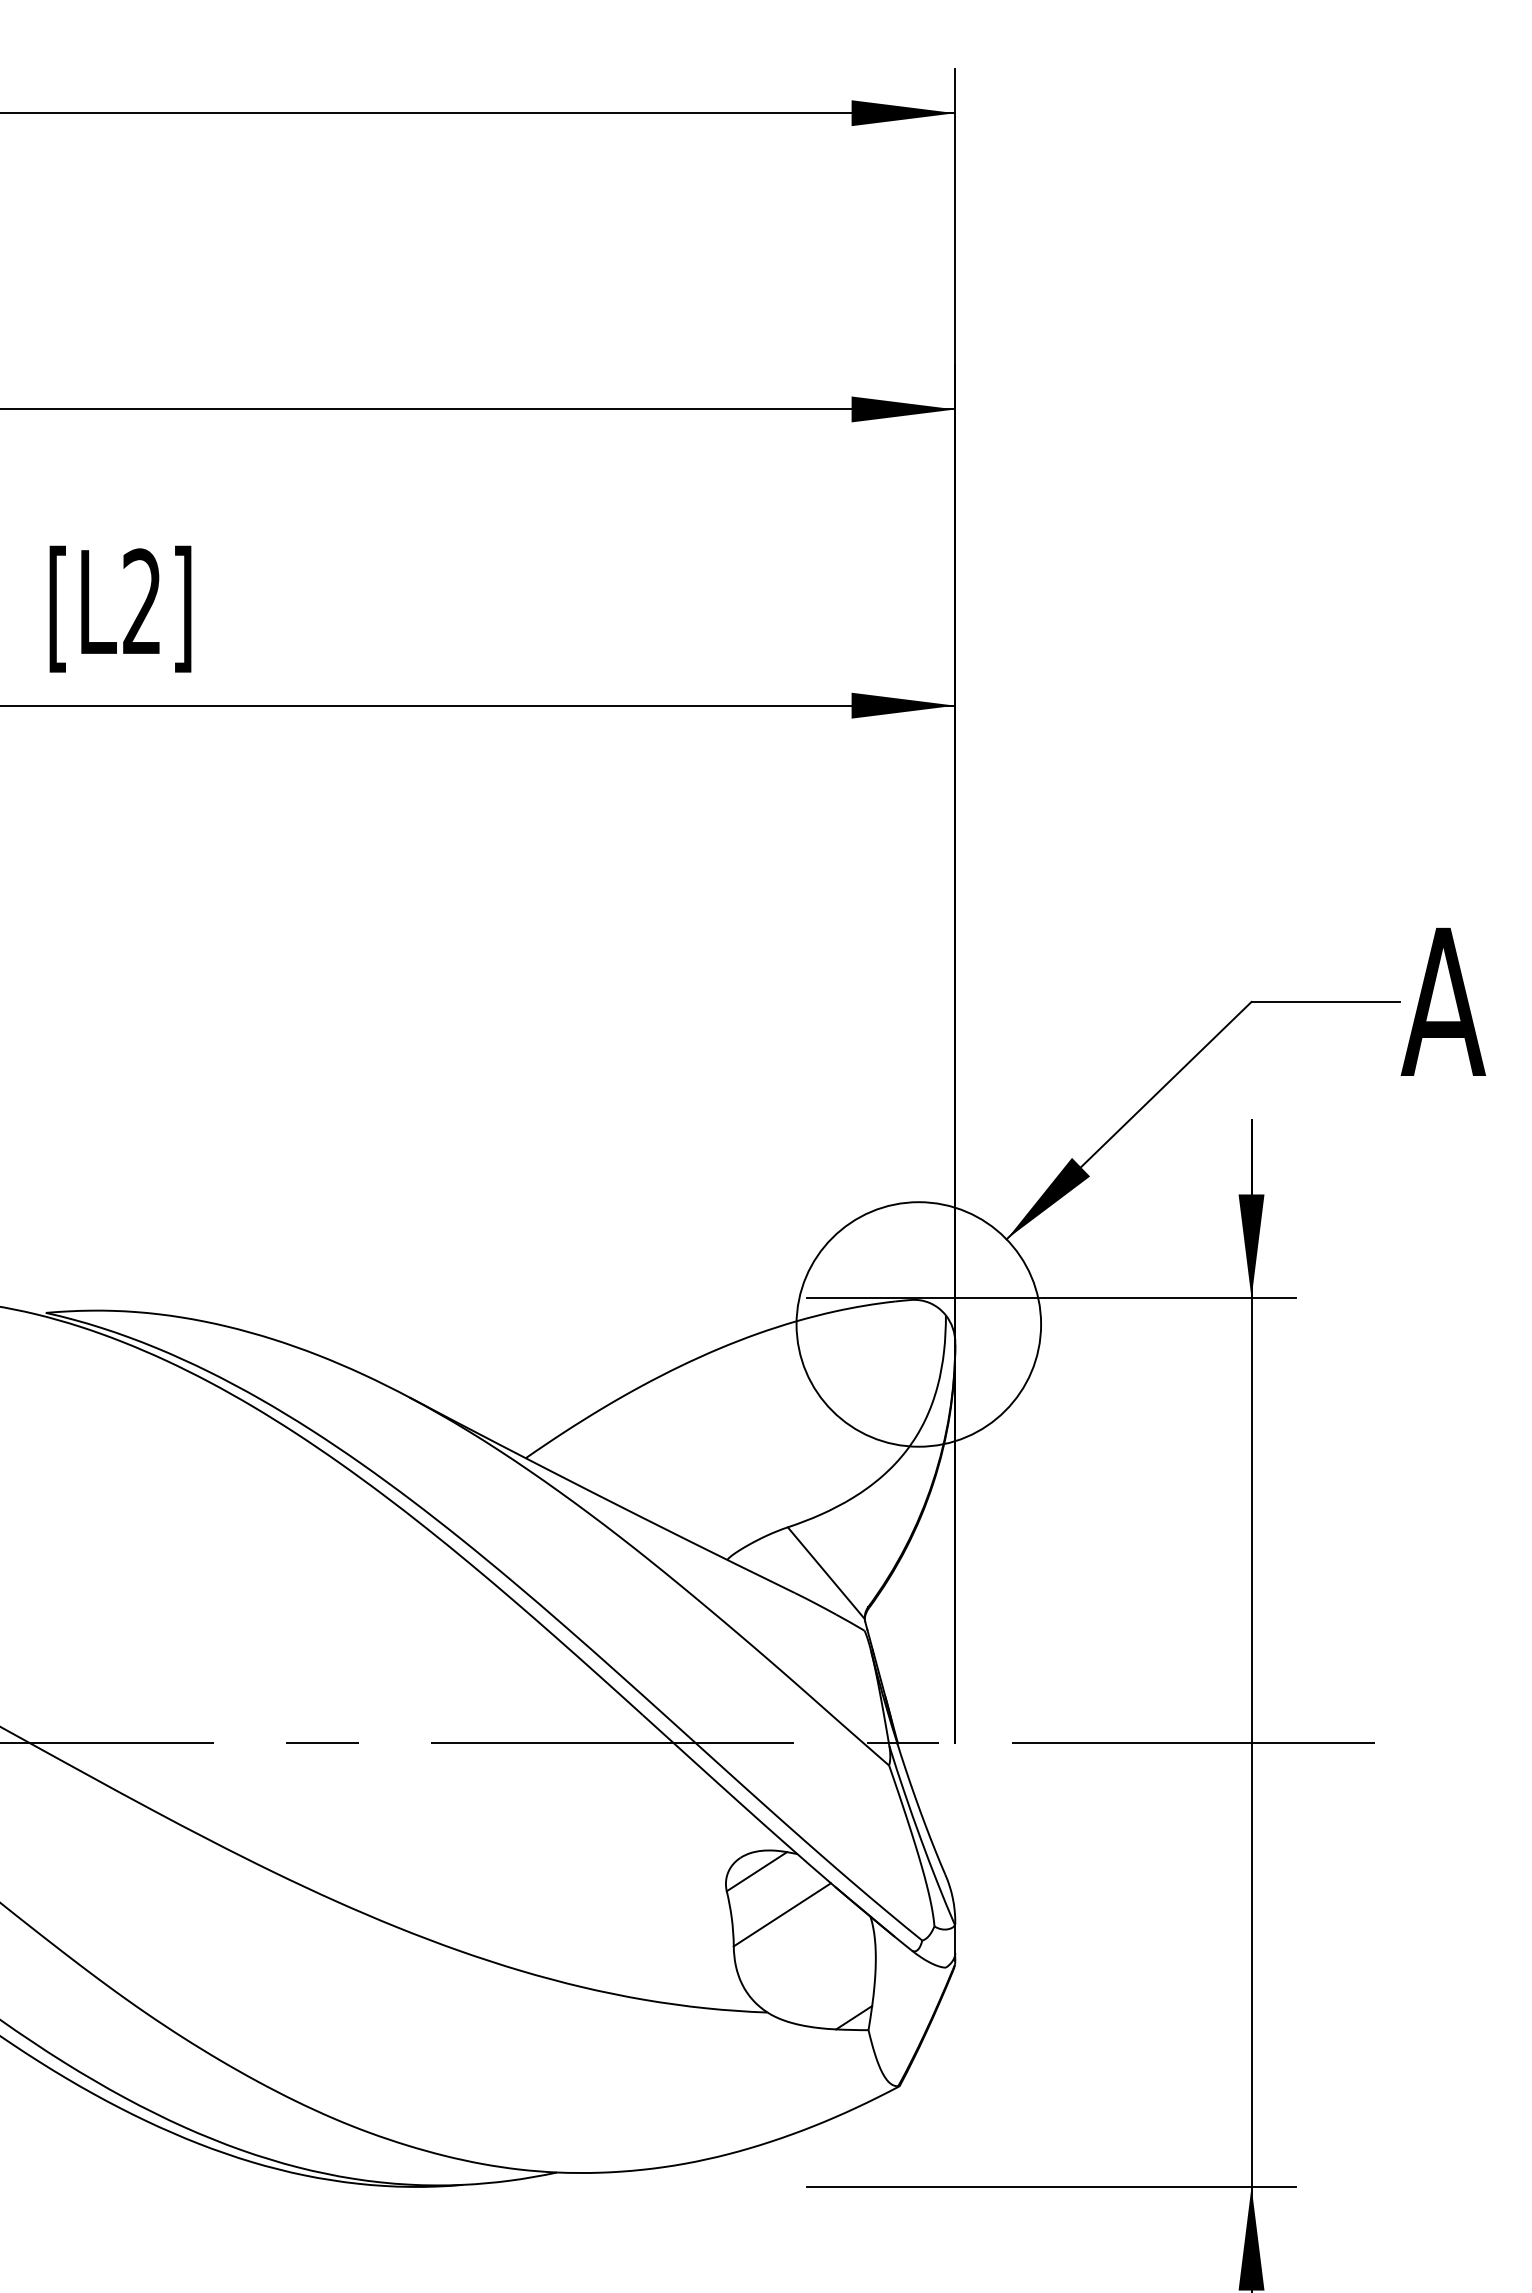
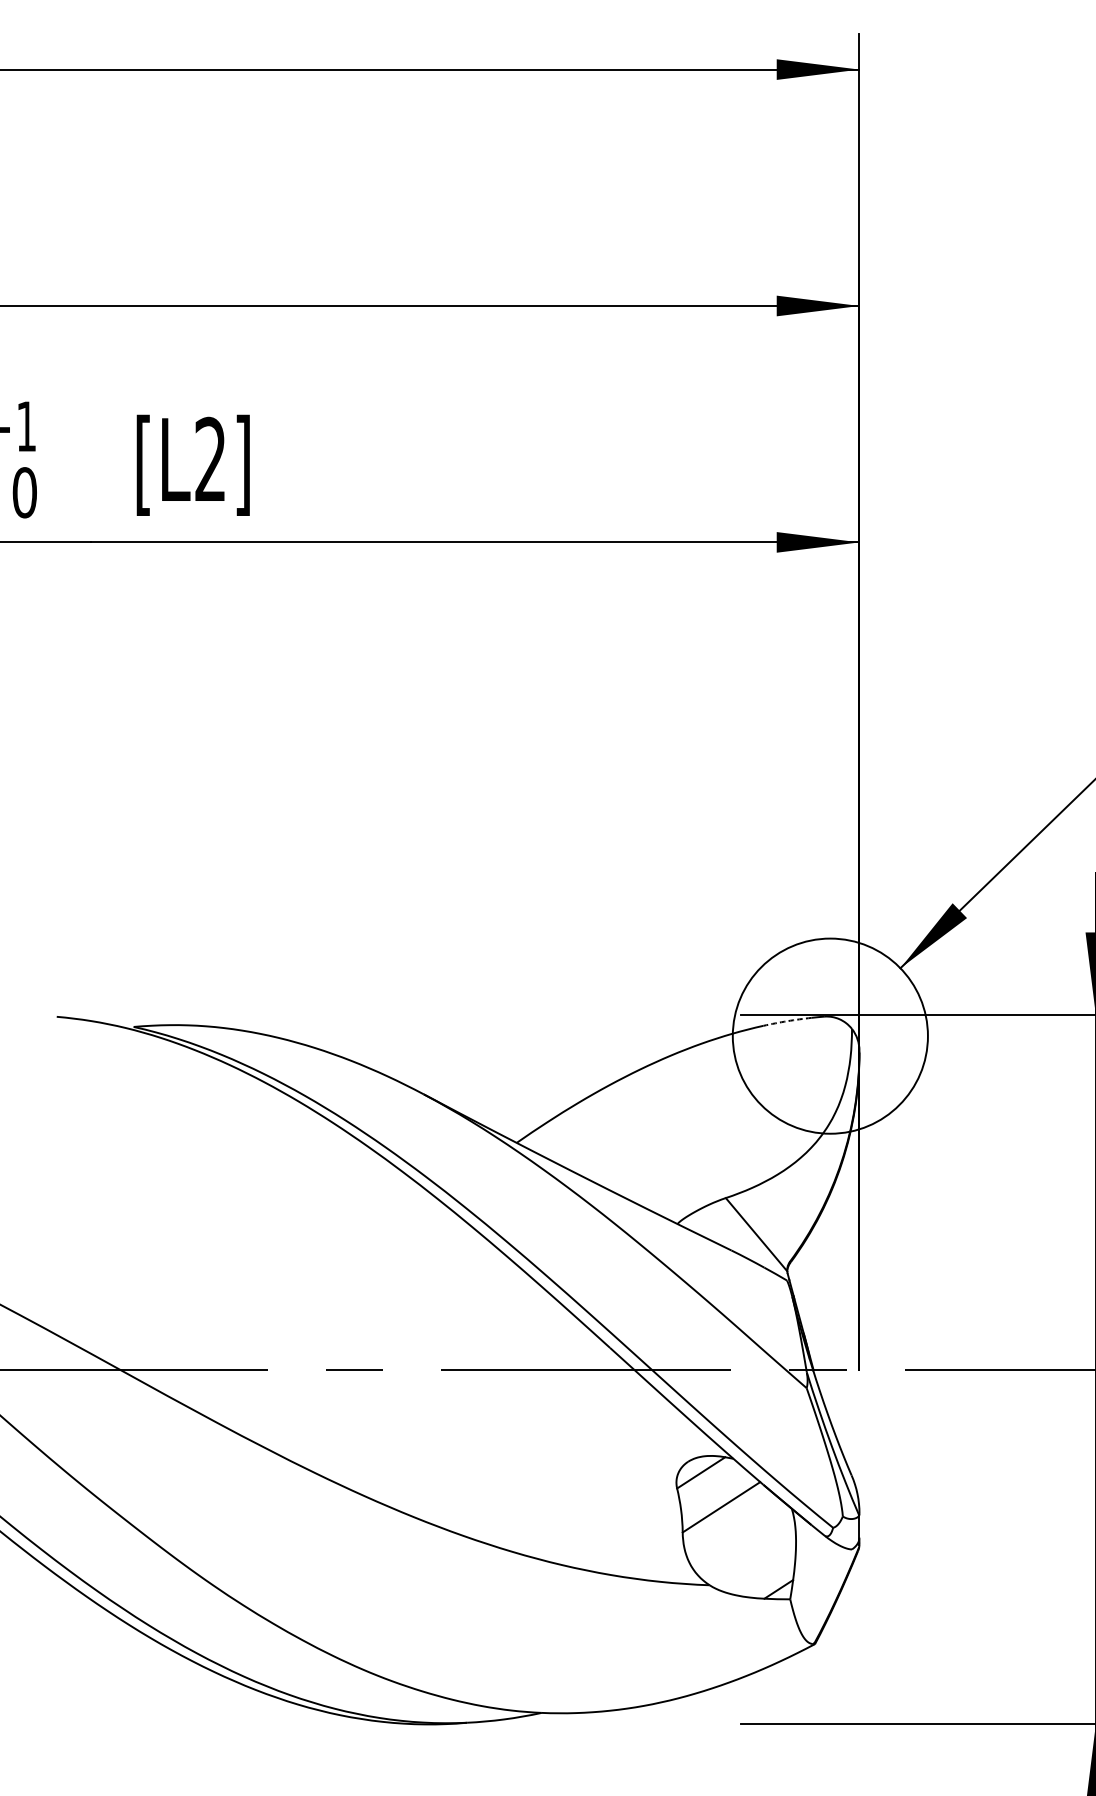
arc: (864, 1305) -> (787, 1021), solid -> dashed

